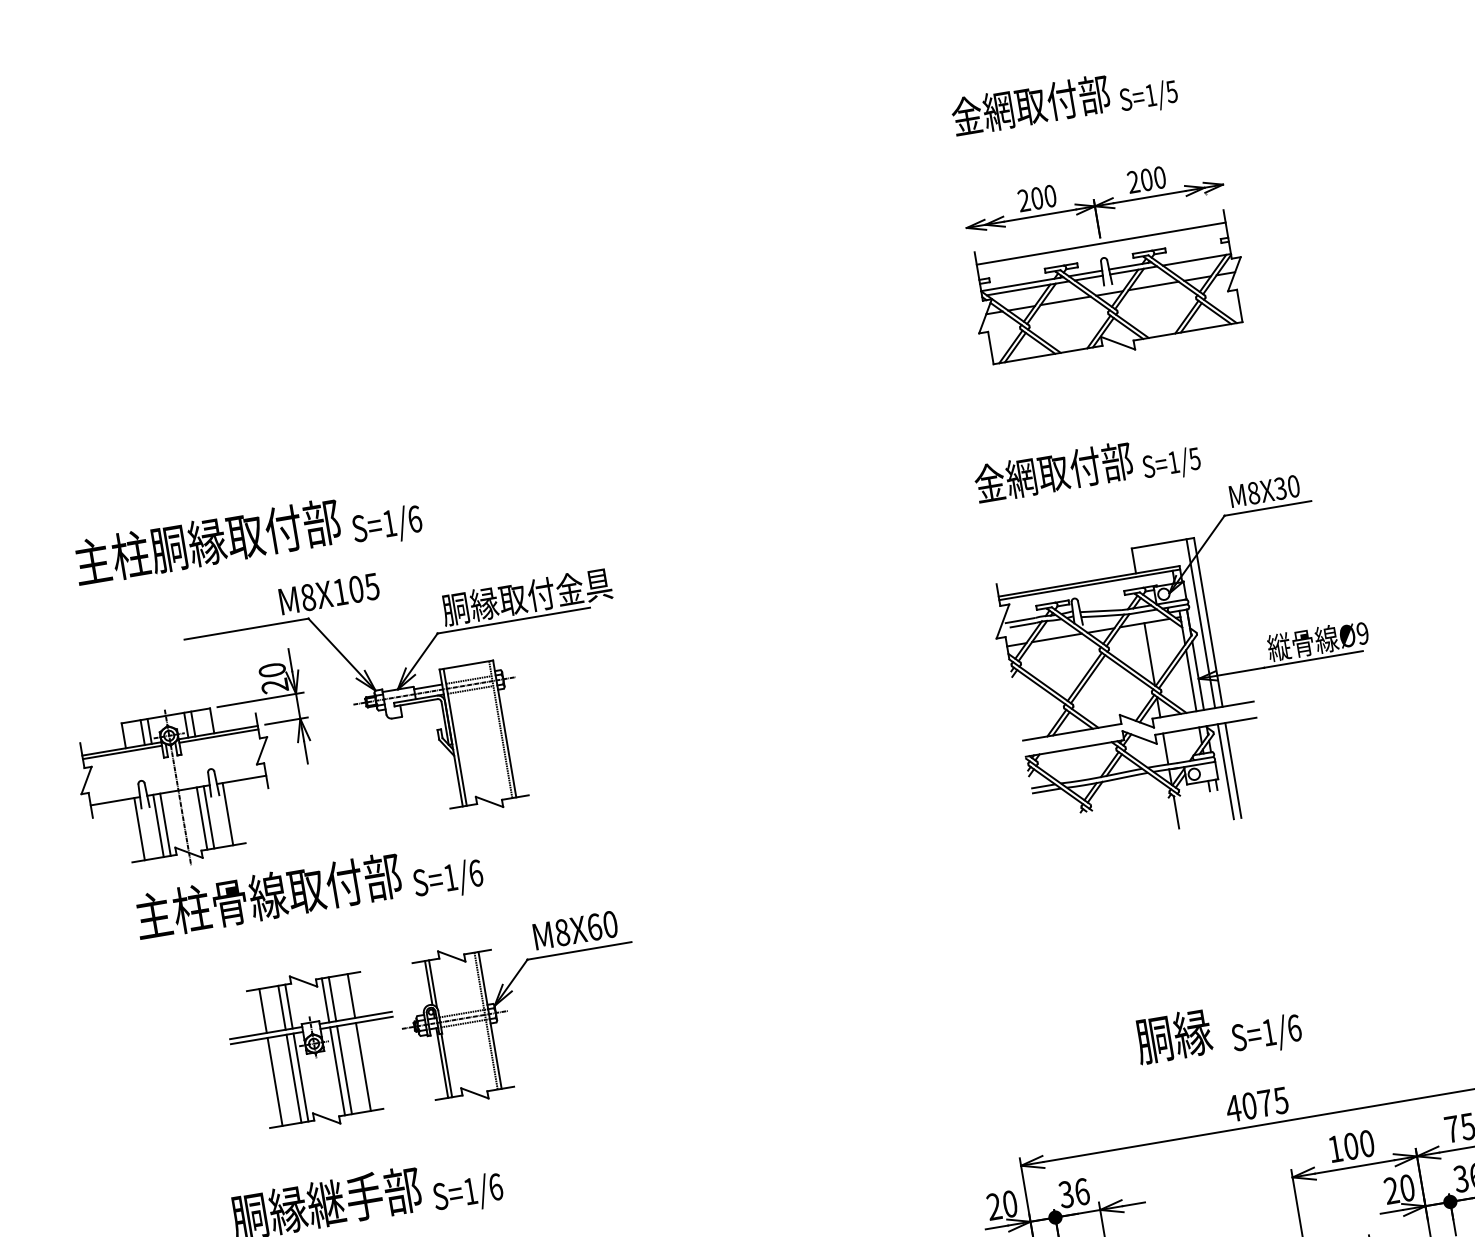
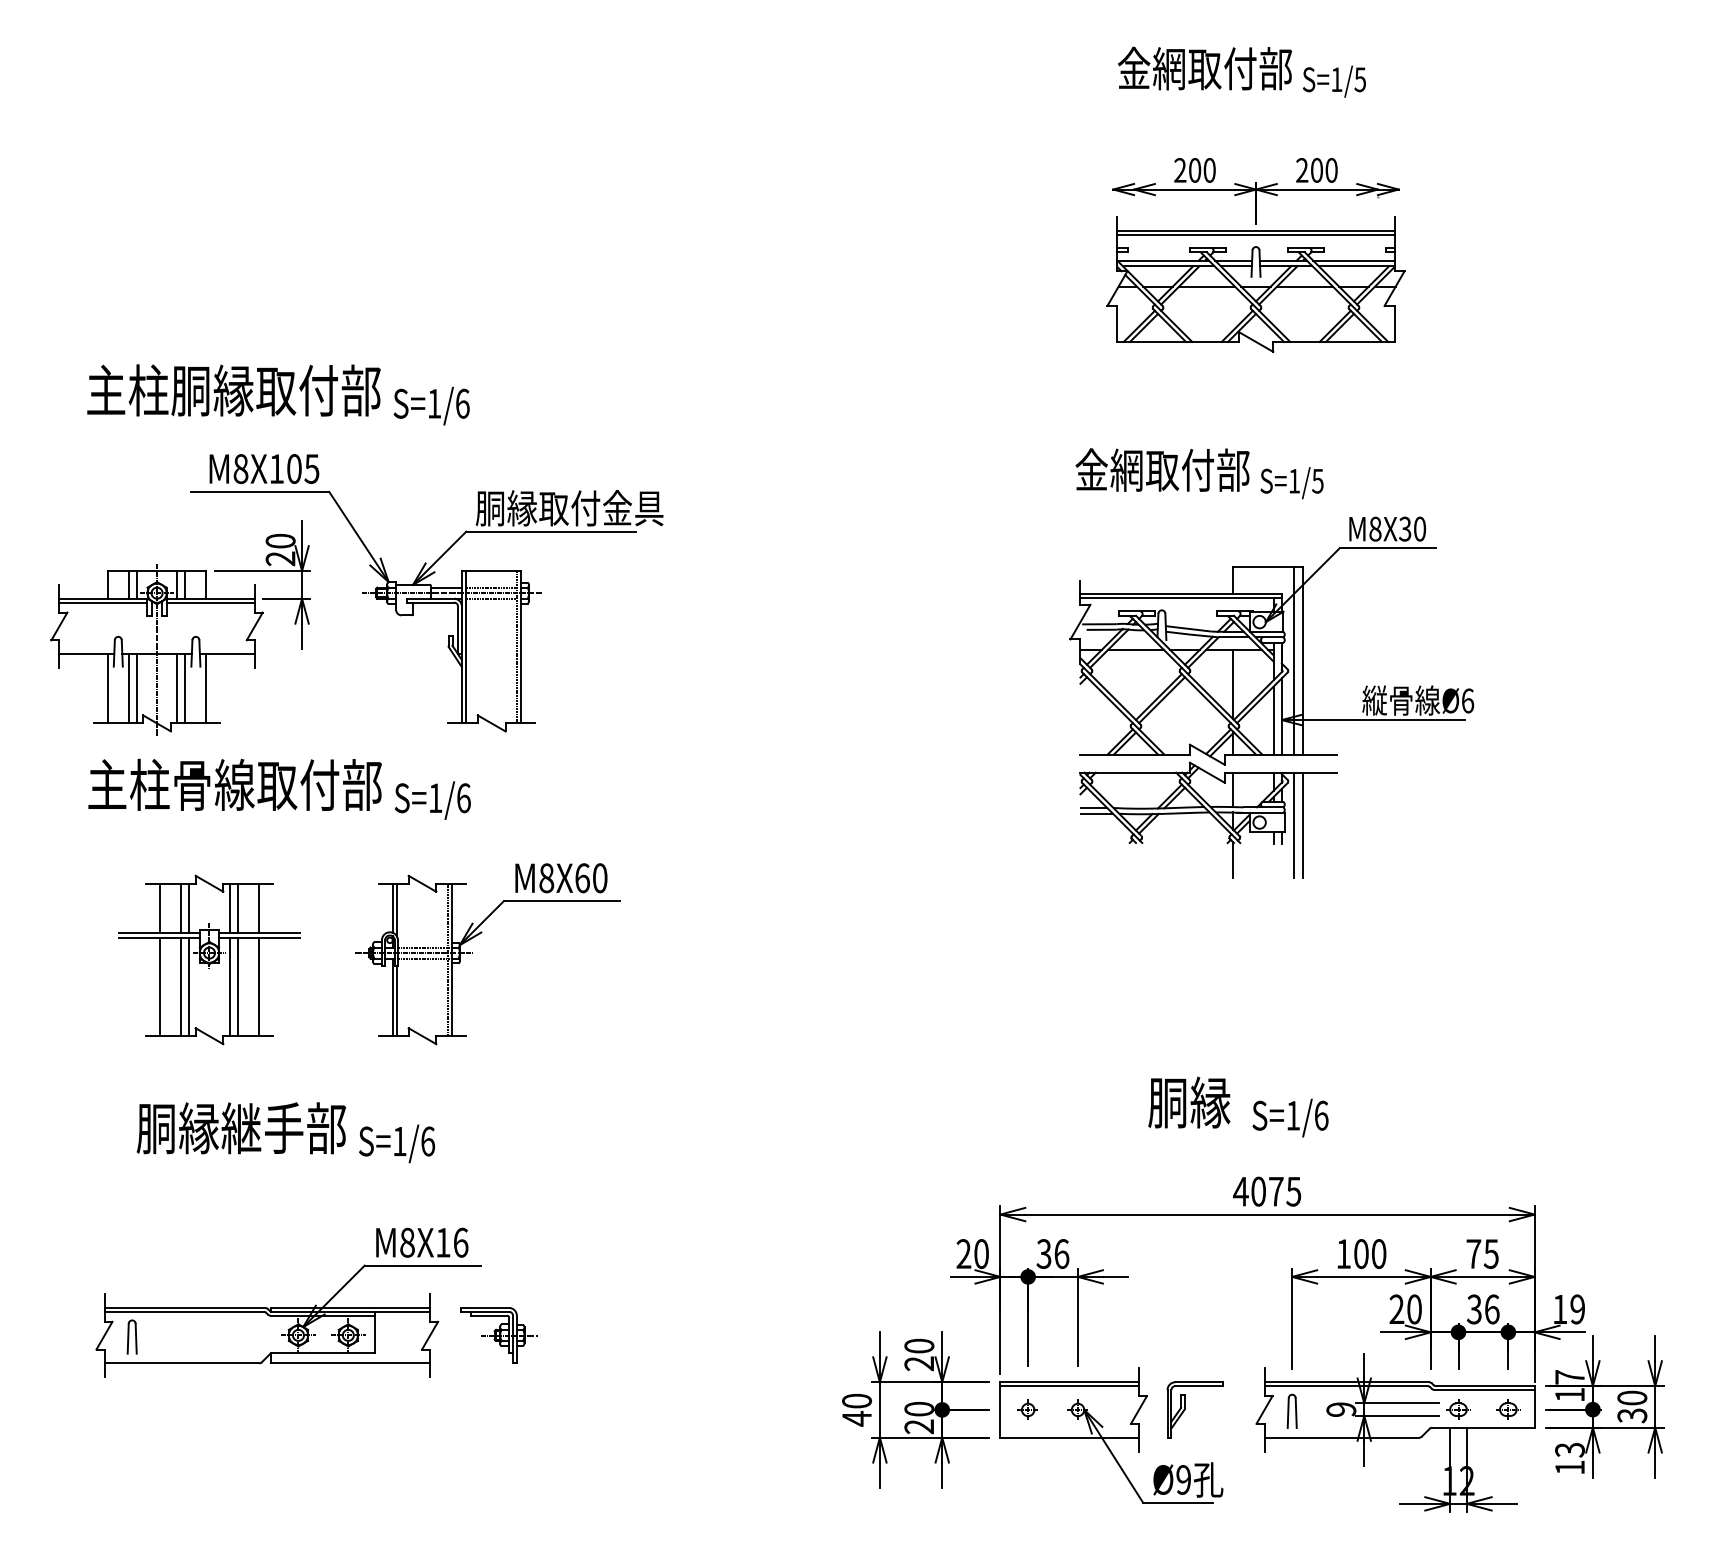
line: (1101, 246) -> (1255, 234), added
line: (1193, 255) -> (1353, 260), added
text: (329, 593) -> (264, 468), moved
text: (1362, 633) -> (1467, 700), Ø9 -> Ø6
part: (315, 1049) -> (209, 959), moved

